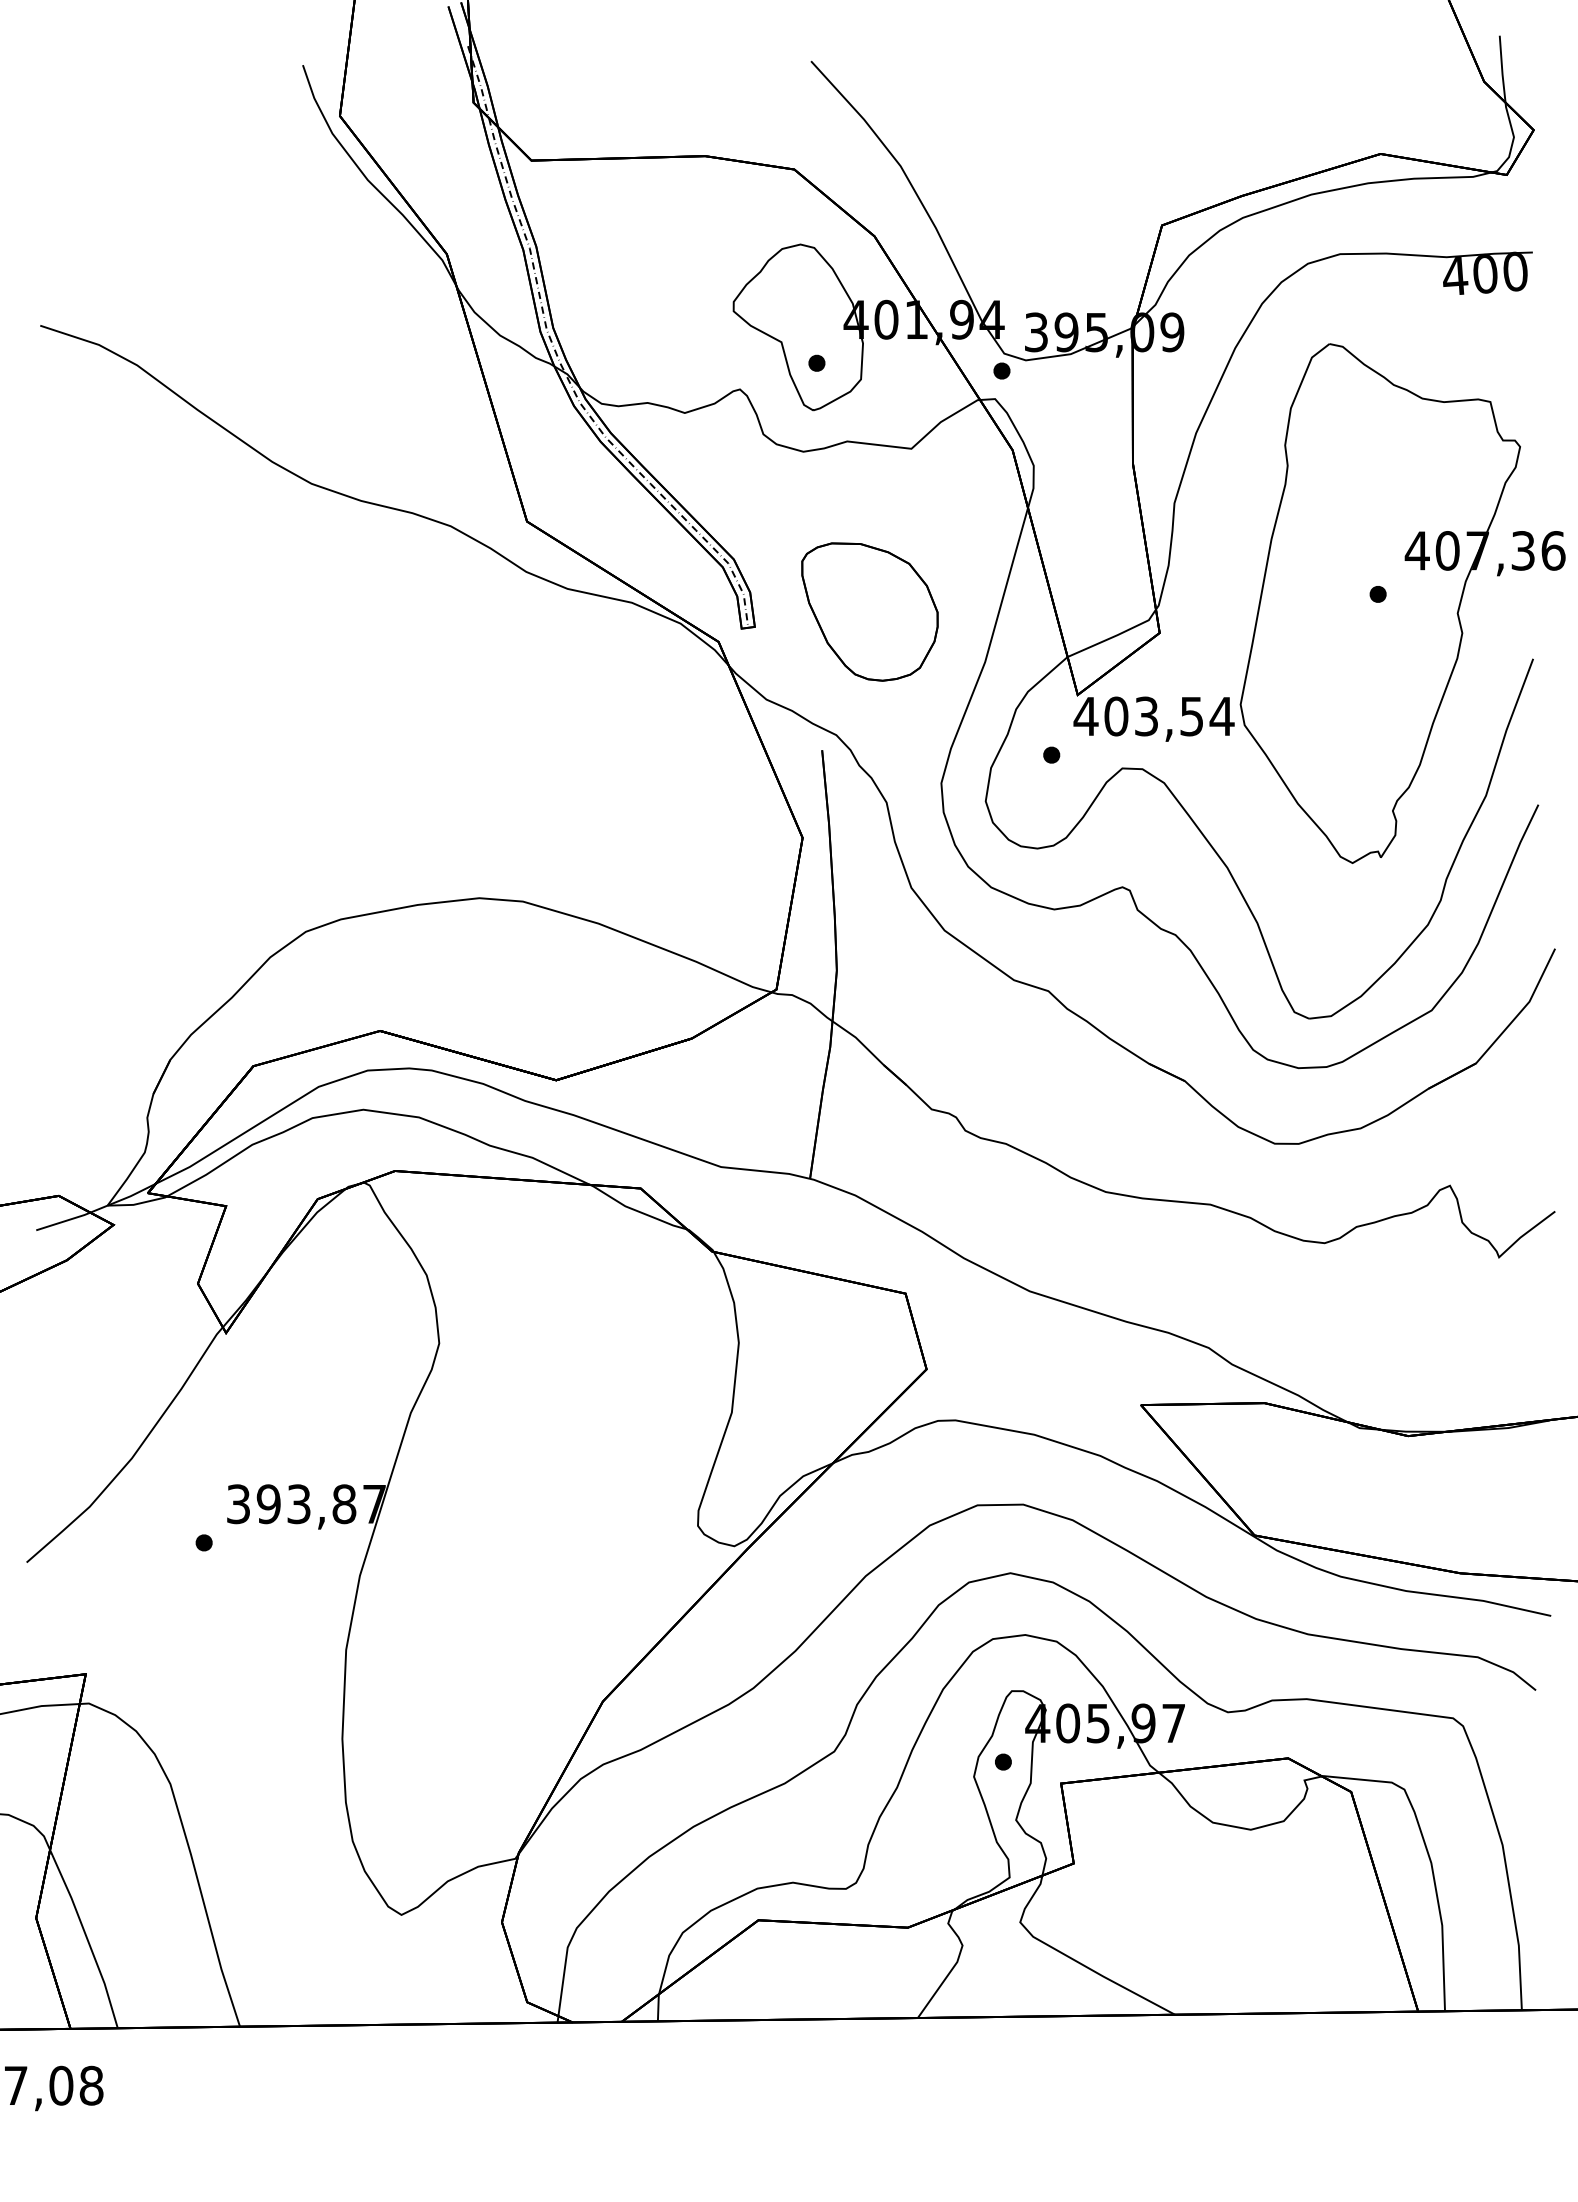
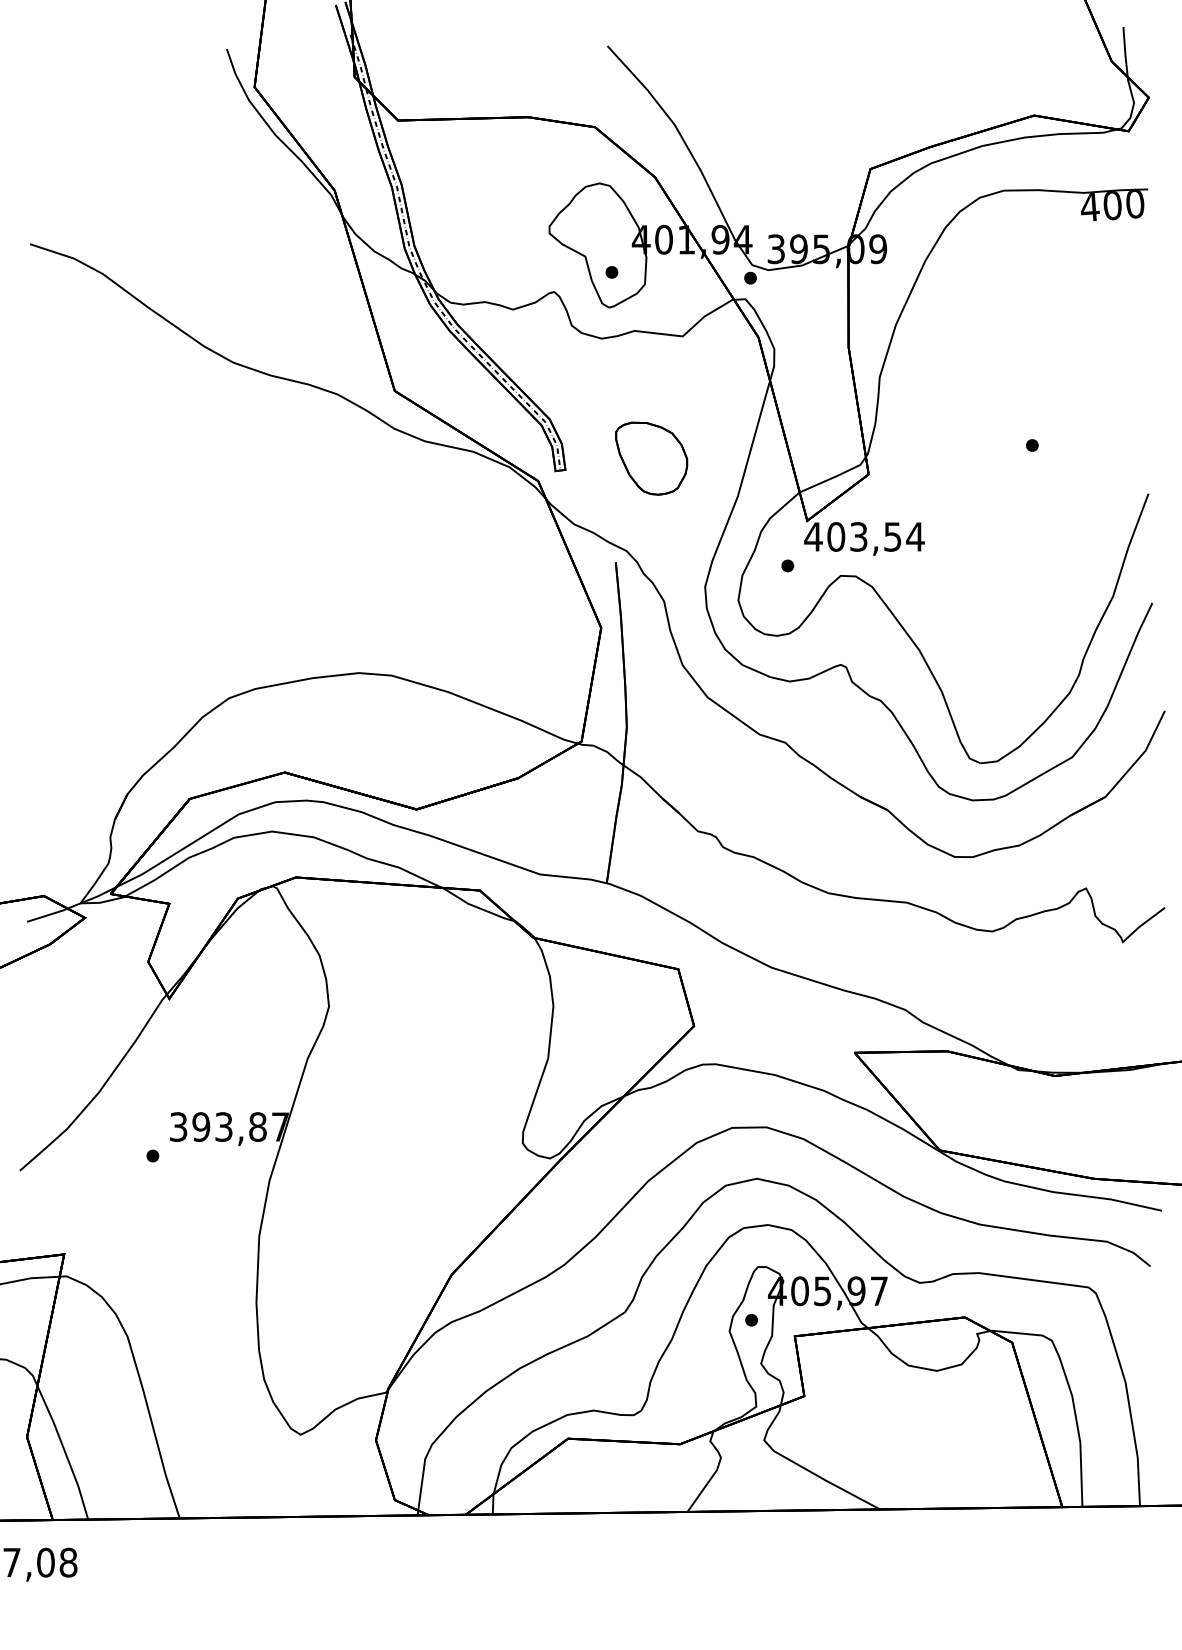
part: (1402, 603) -> (1050, 452), removed
part: (869, 611) -> (651, 458), size x0.7

